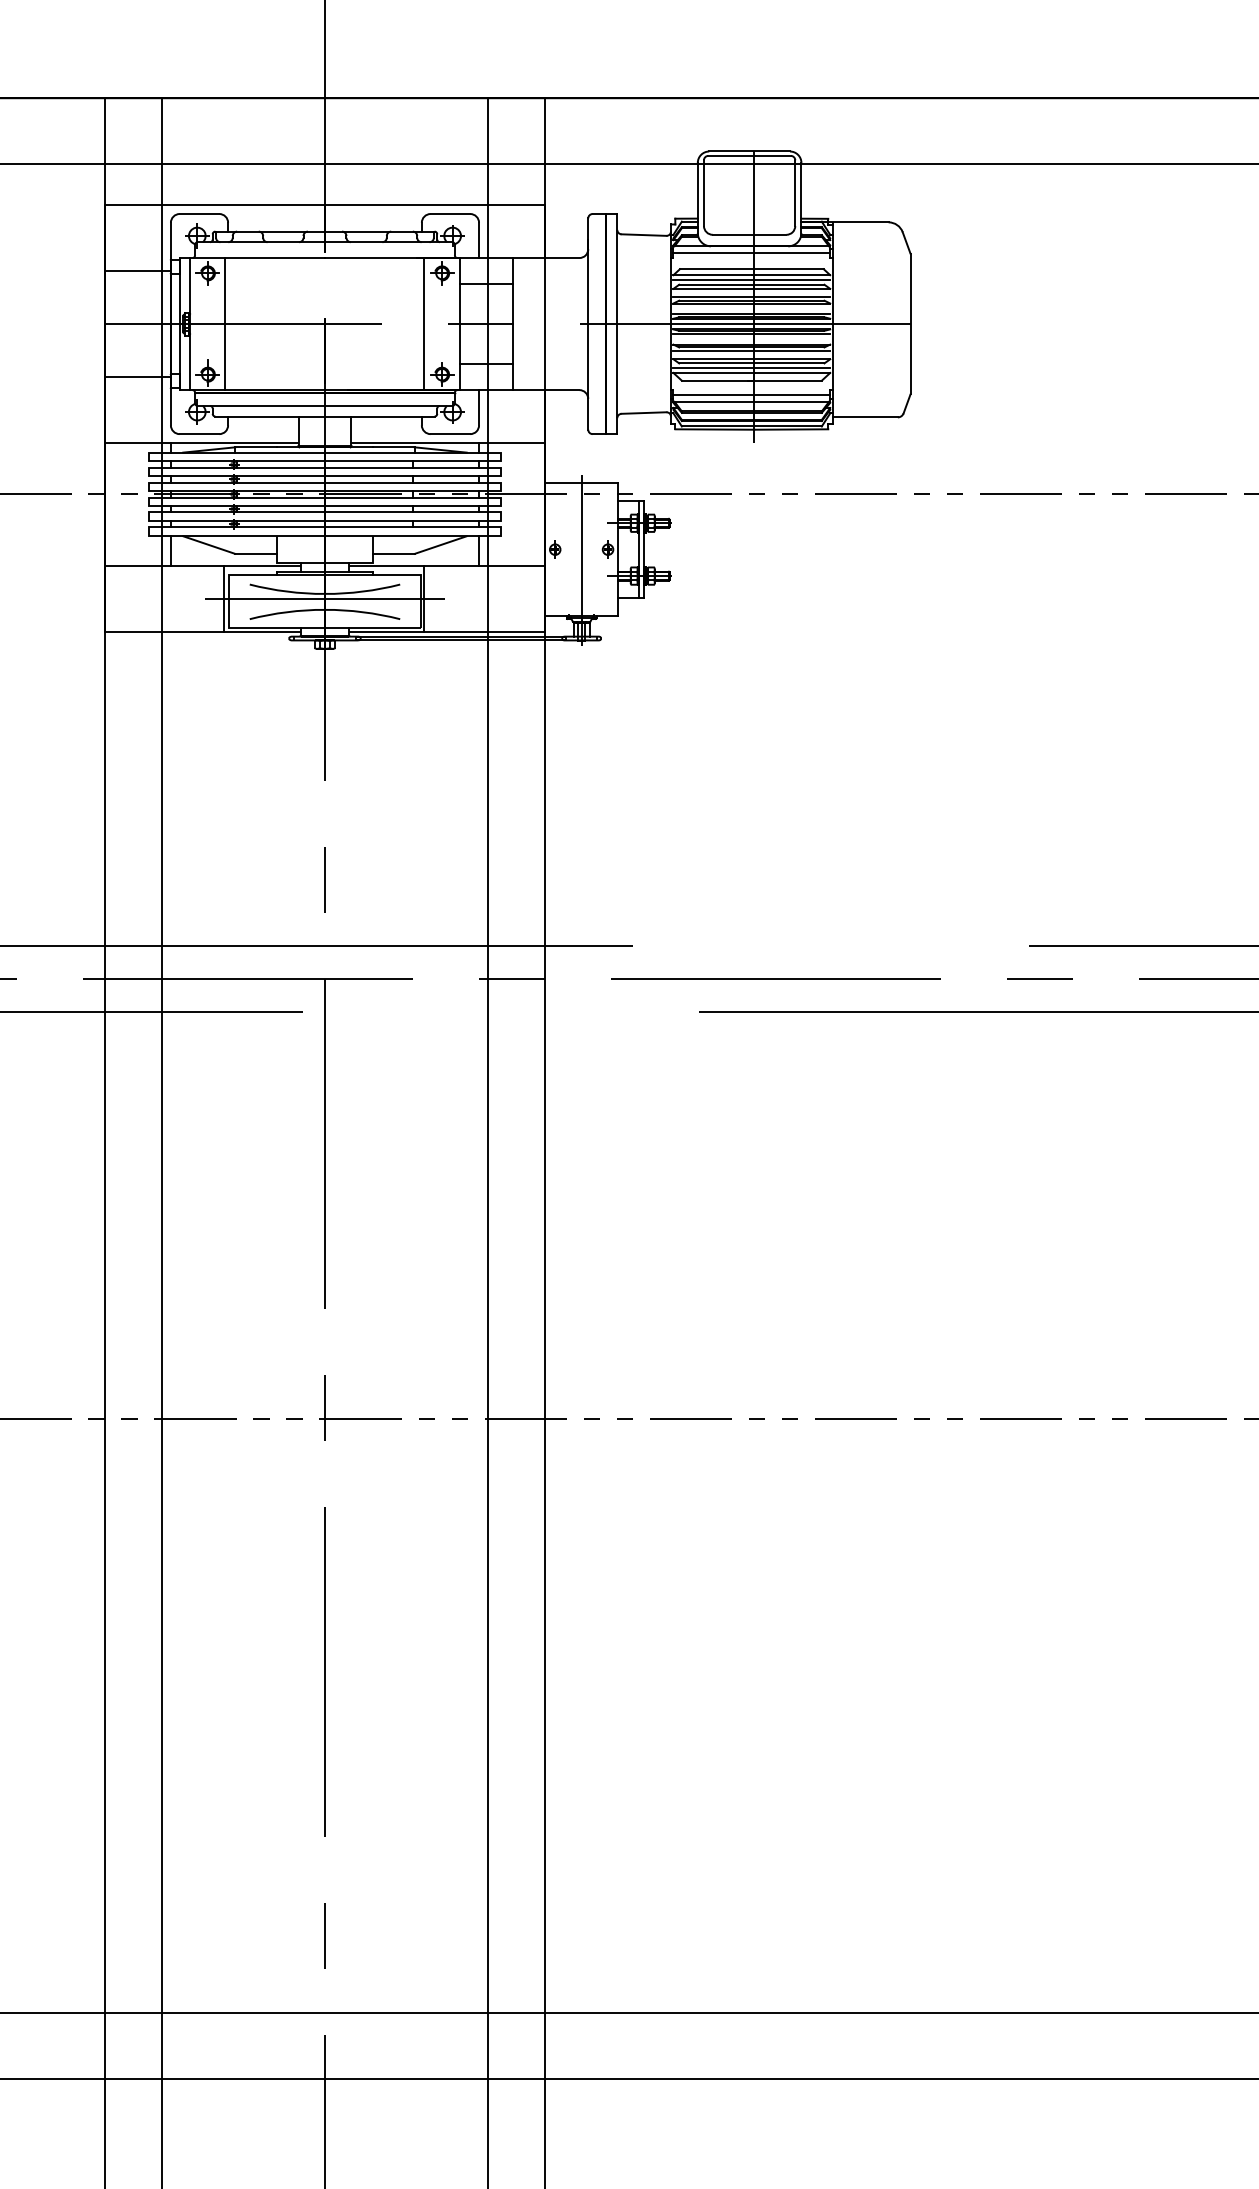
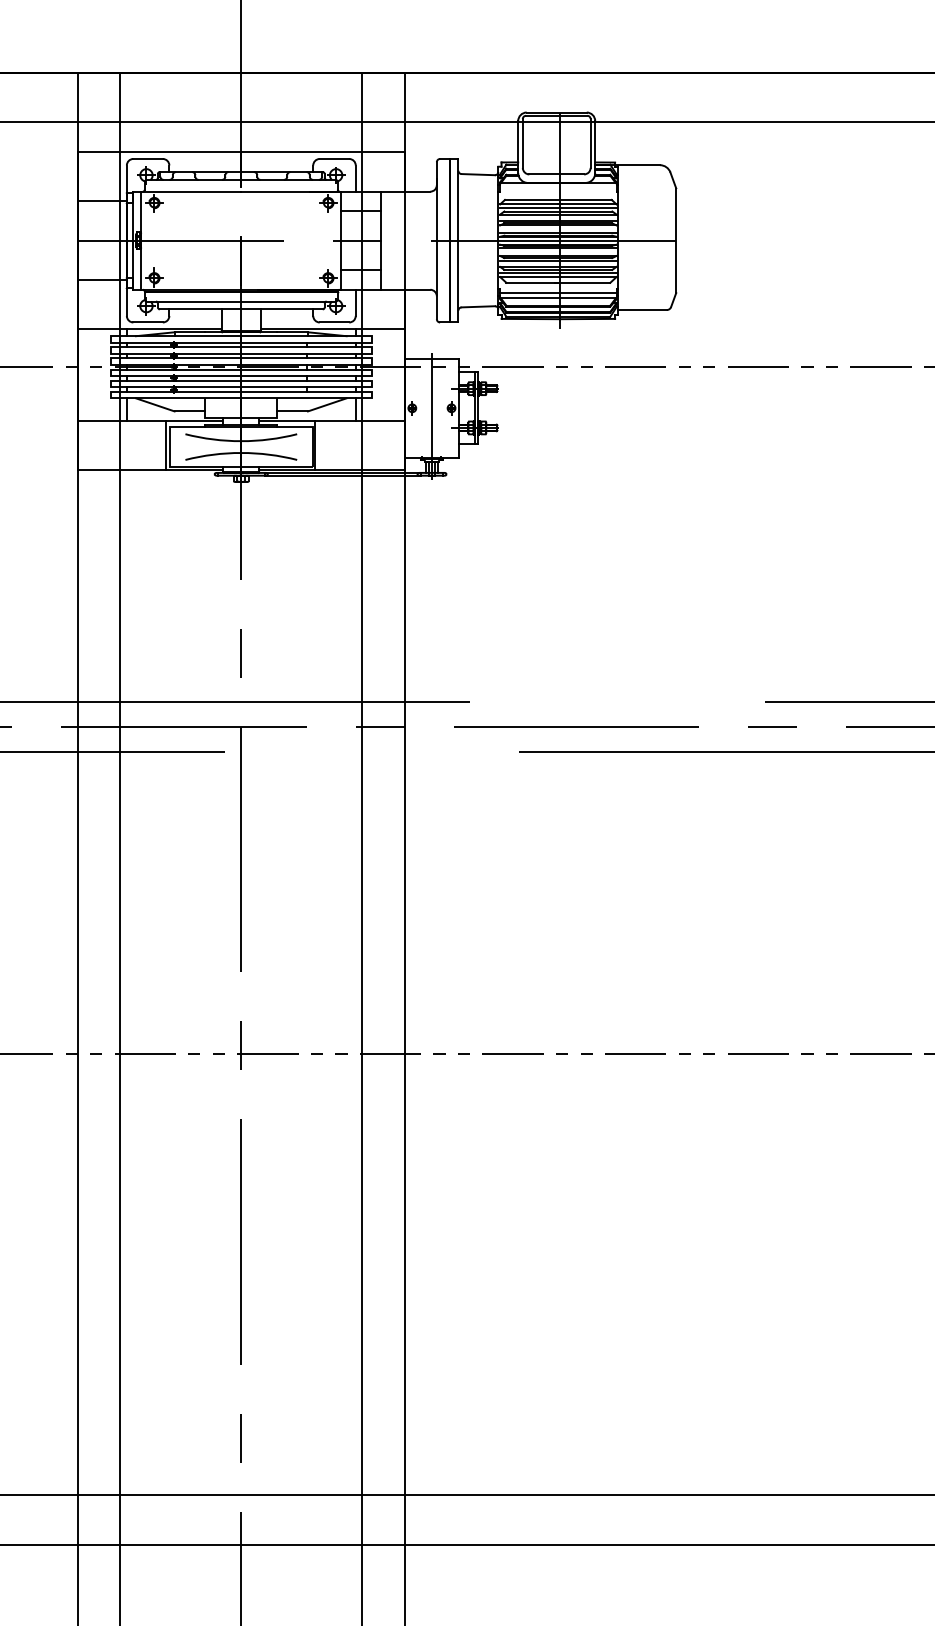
line: (751, 253) -> (558, 188), removed
line: (225, 324) -> (167, 241), removed
line: (424, 324) -> (315, 241), removed
line: (324, 599) -> (240, 445), removed

